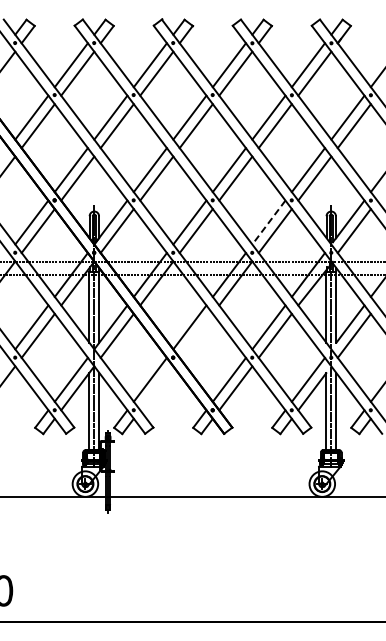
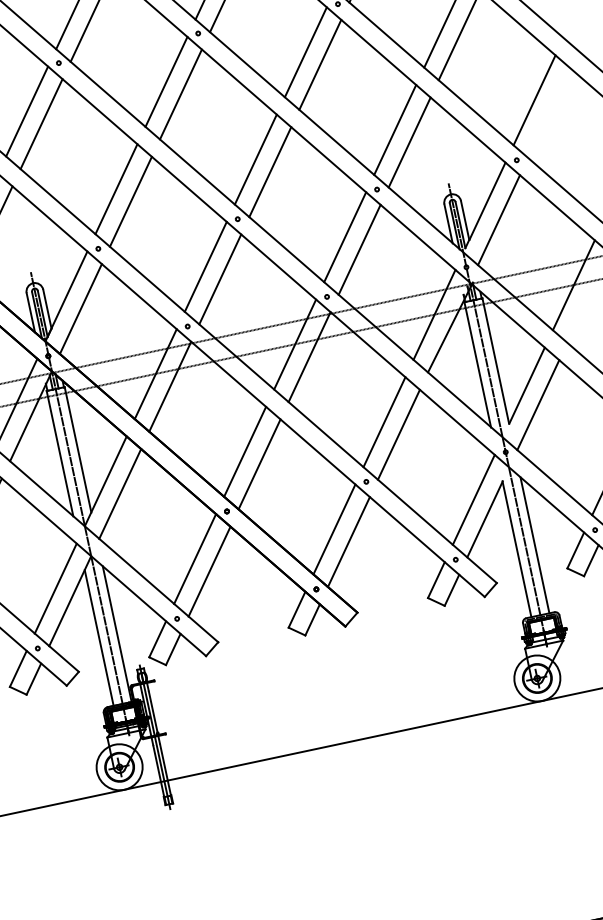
line: (268, 222) -> (344, 237), dashed -> solid
line: (195, 335) -> (258, 463), added
line: (156, 388) -> (209, 572), added

